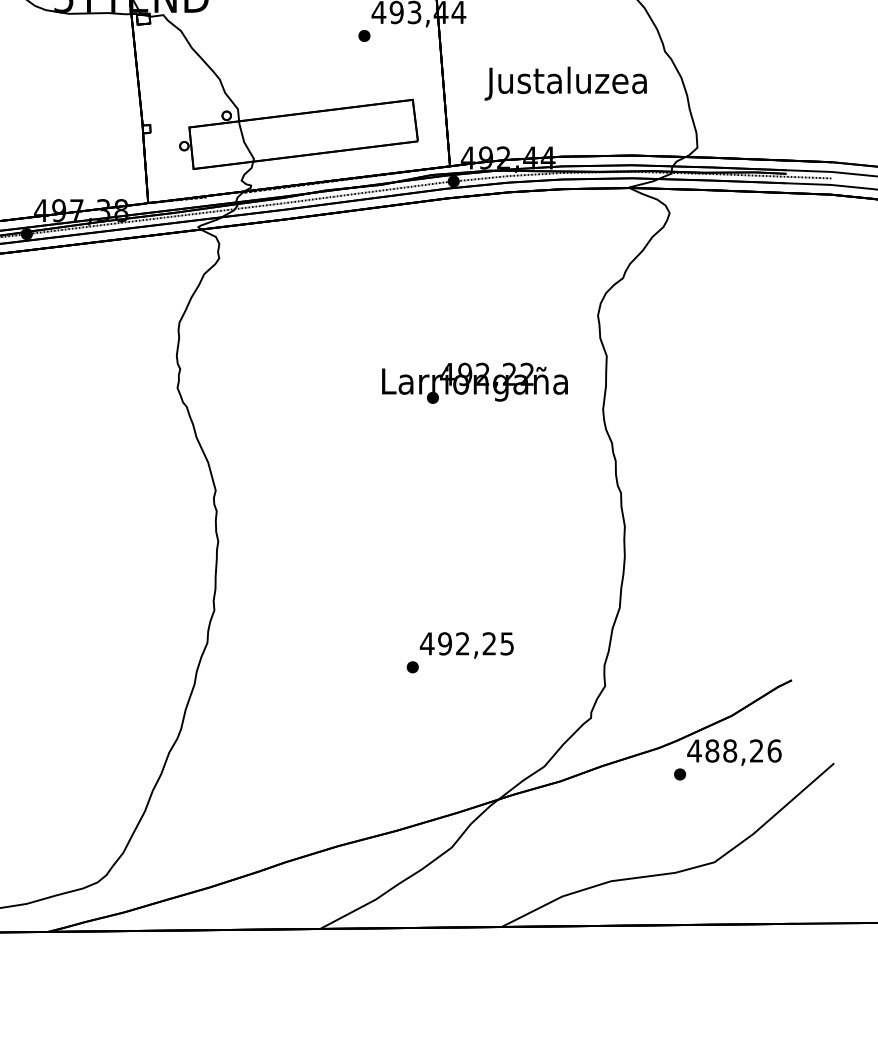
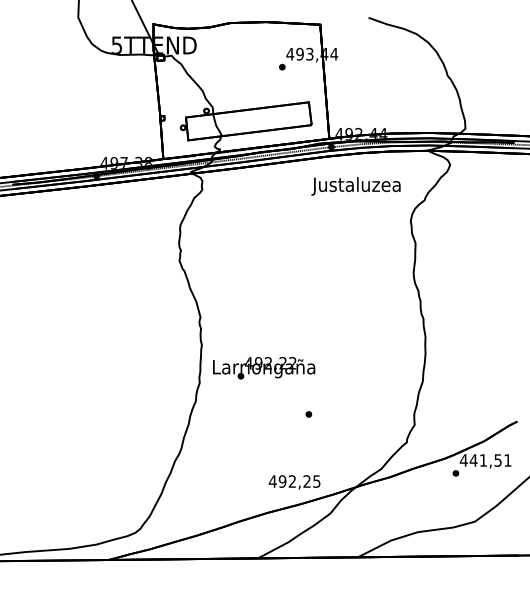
text: (564, 83) -> (355, 186), moved
text: (475, 383) -> (264, 368), moved
text: (466, 645) -> (294, 482), moved
text: (742, 751) -> (490, 460), 488,26 -> 441,51

